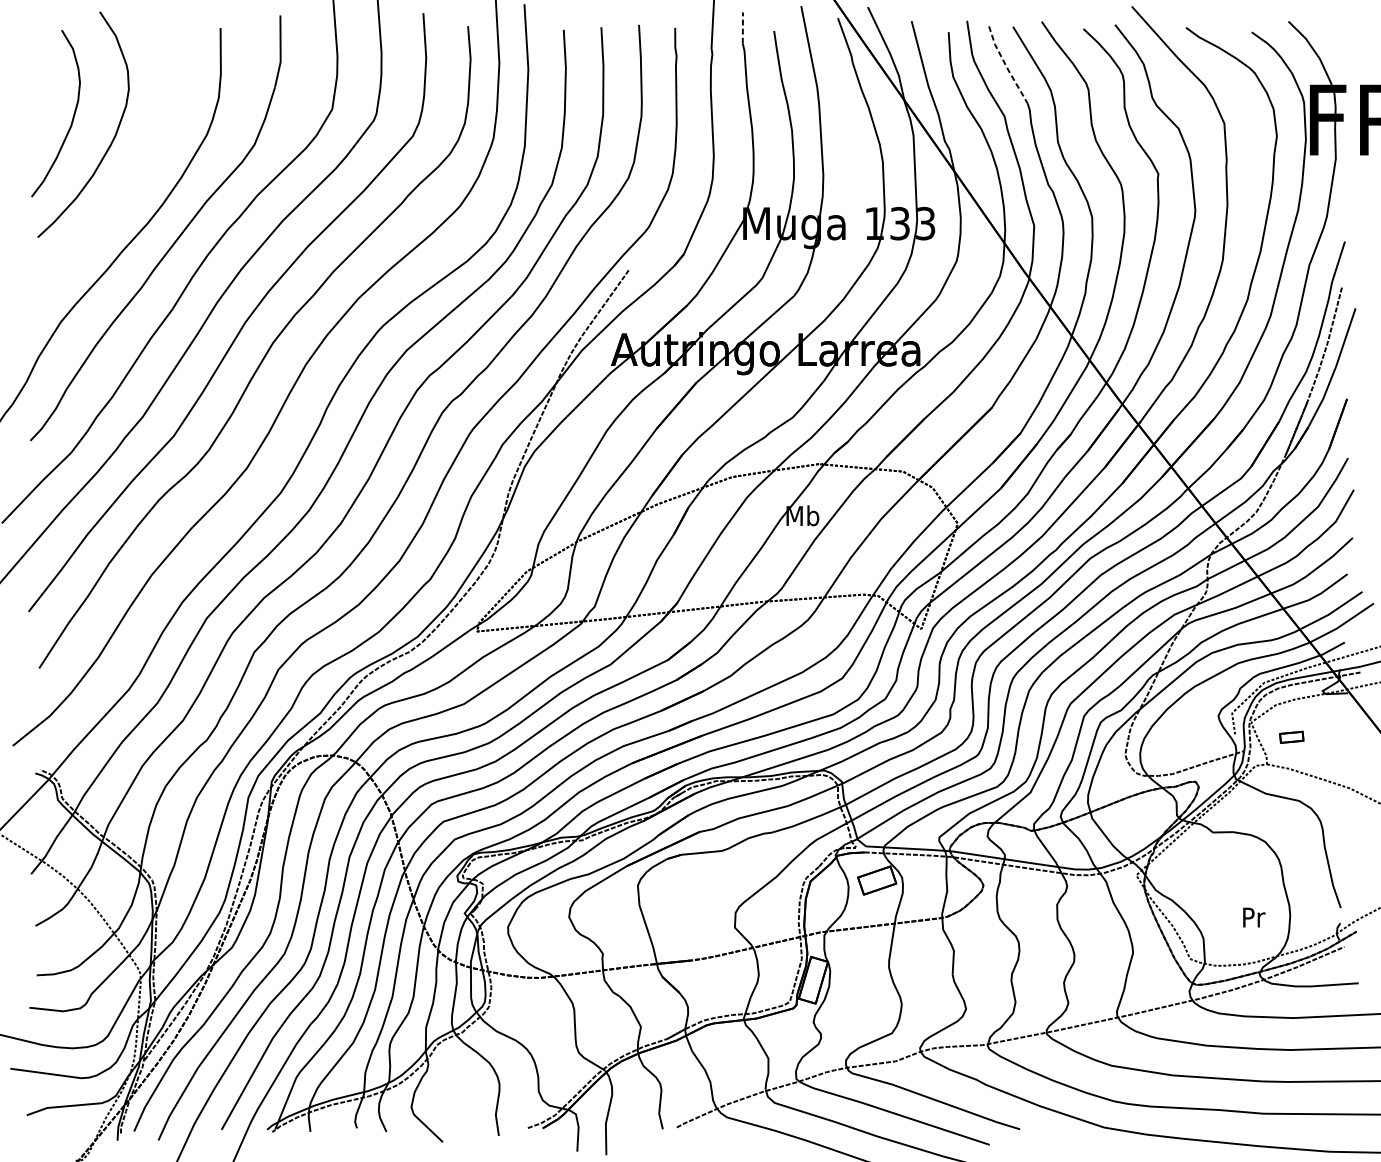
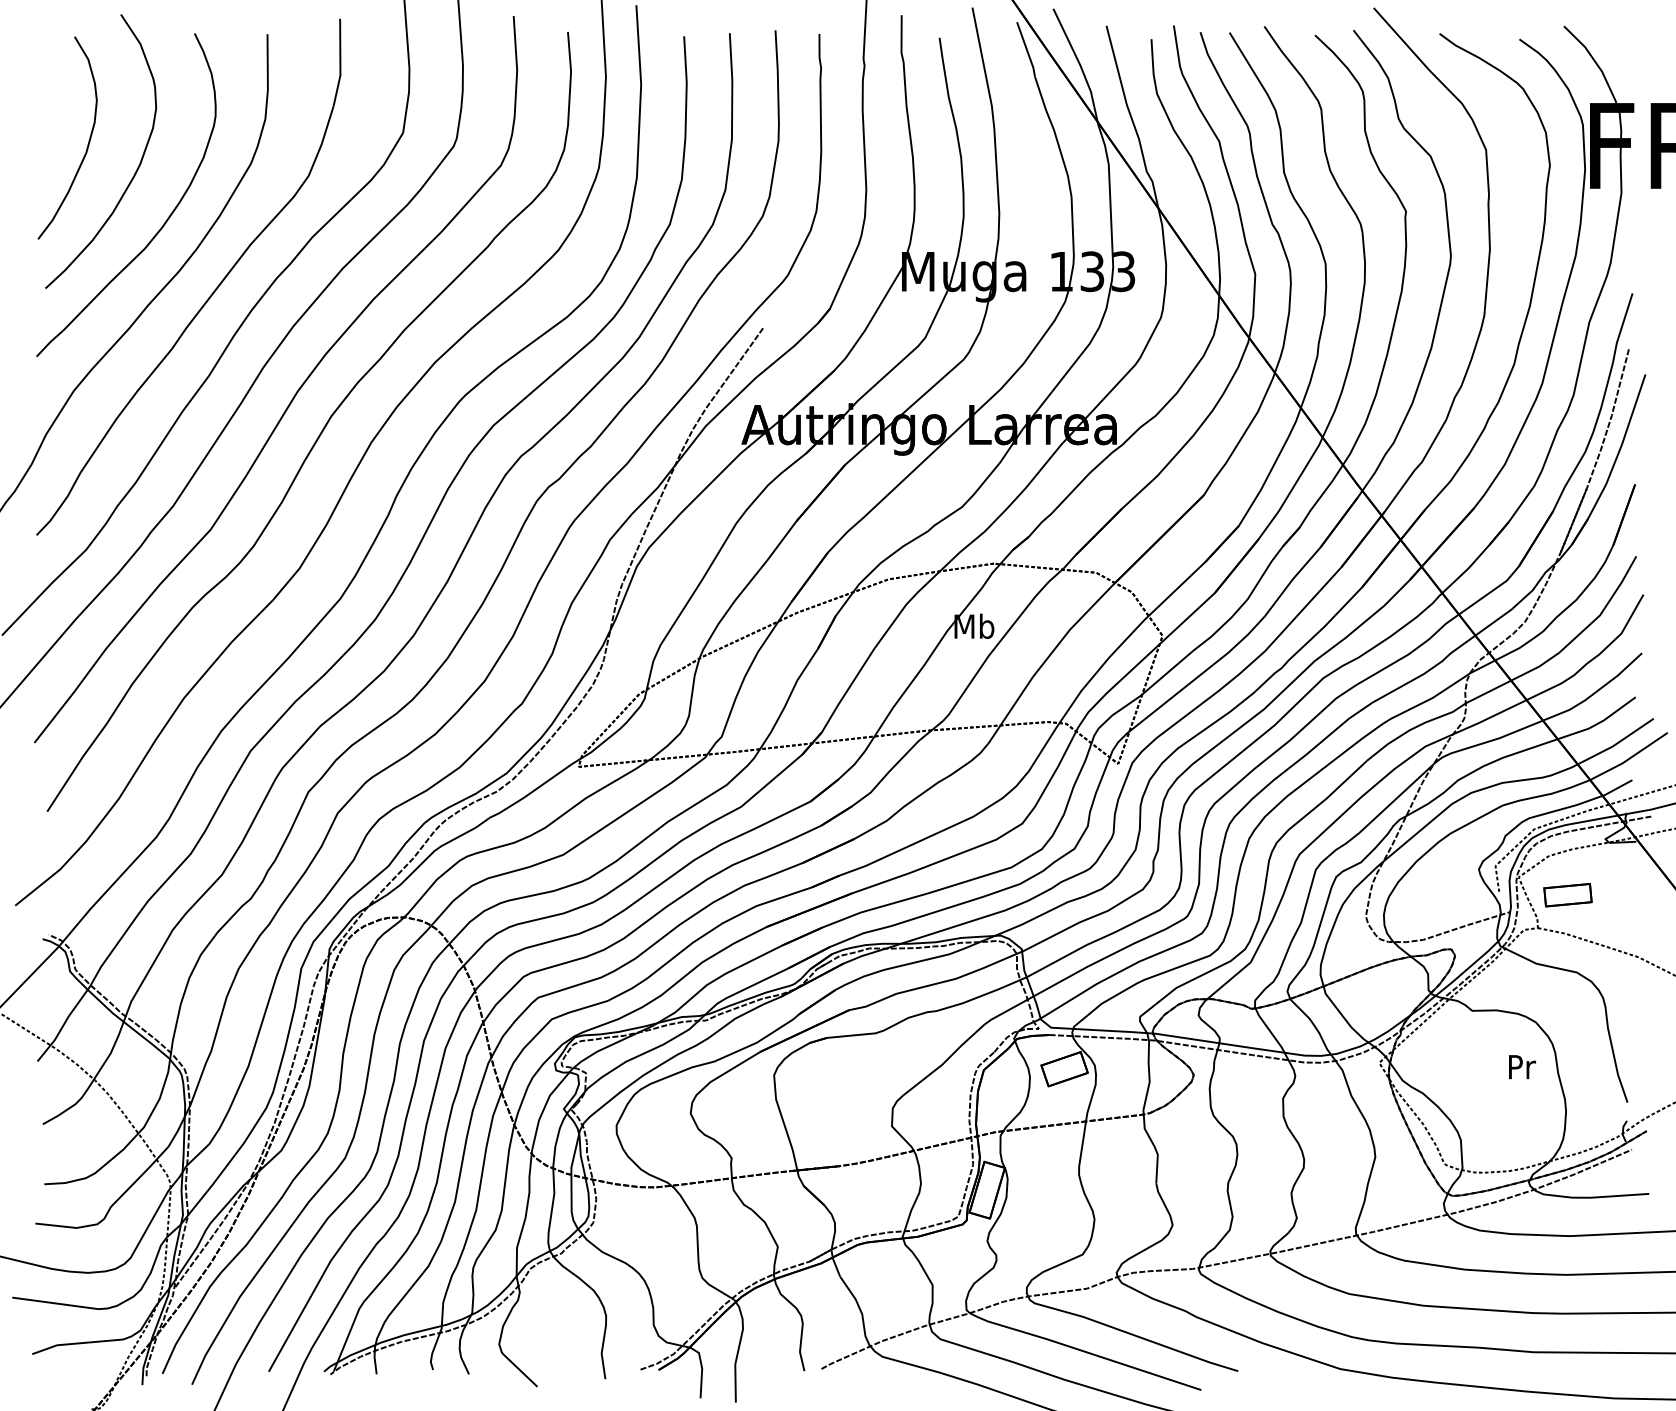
line: (742, 28) -> (901, 34), dashed -> solid
line: (1006, 66) -> (1221, 80), dashed -> solid
curve: (134, 183) -> (163, 223), added
part: (1291, 737) -> (1567, 895), size x1.67
text: (1254, 917) -> (1522, 1067), moved

